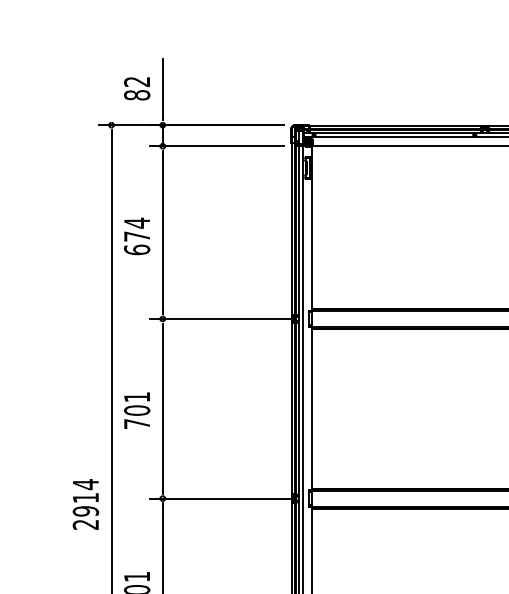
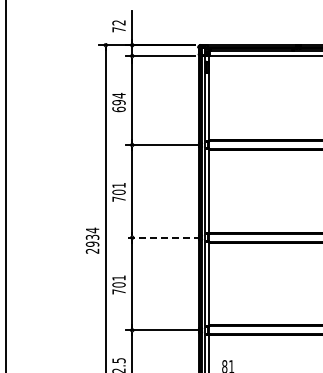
text: (136, 94) -> (118, 29), 82 -> 72
text: (136, 236) -> (118, 102), 674 -> 694
text: (85, 496) -> (92, 236), 2914 -> 2934
line: (223, 498) -> (163, 237), solid -> dashed

